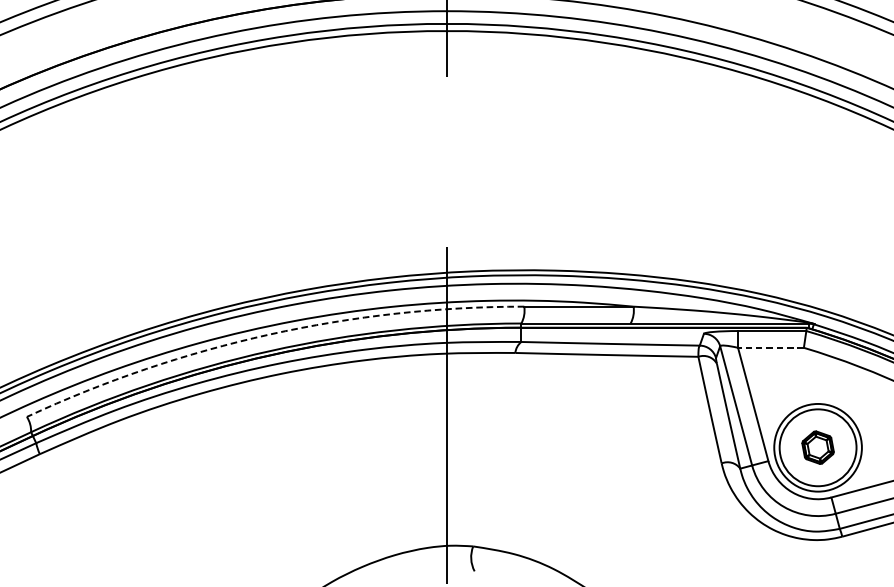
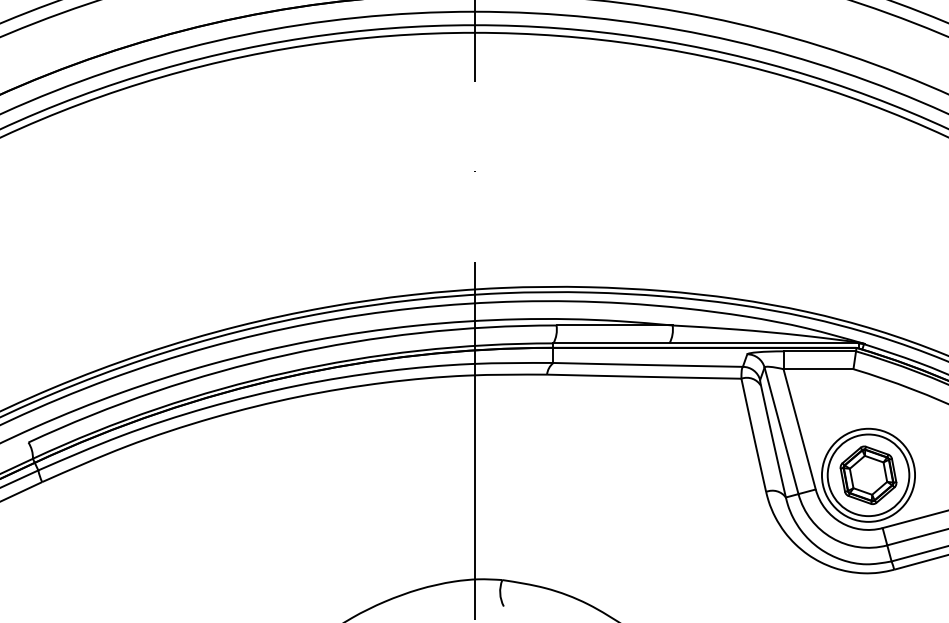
arc: (269, 334) -> (286, 355), dashed -> solid
line: (770, 348) -> (818, 369), dashed -> solid
part: (818, 447) -> (868, 474), size x1.67

